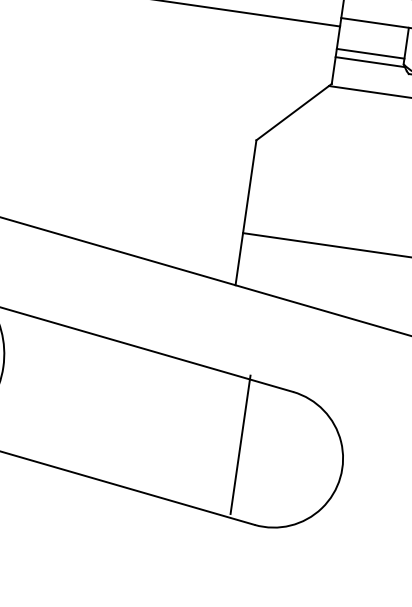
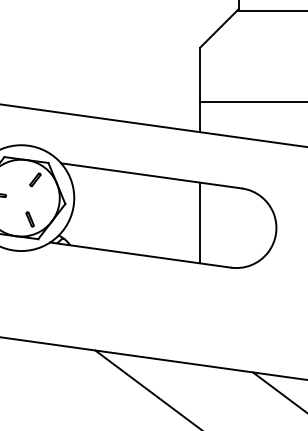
line: (241, 443) -> (200, 222), moved

